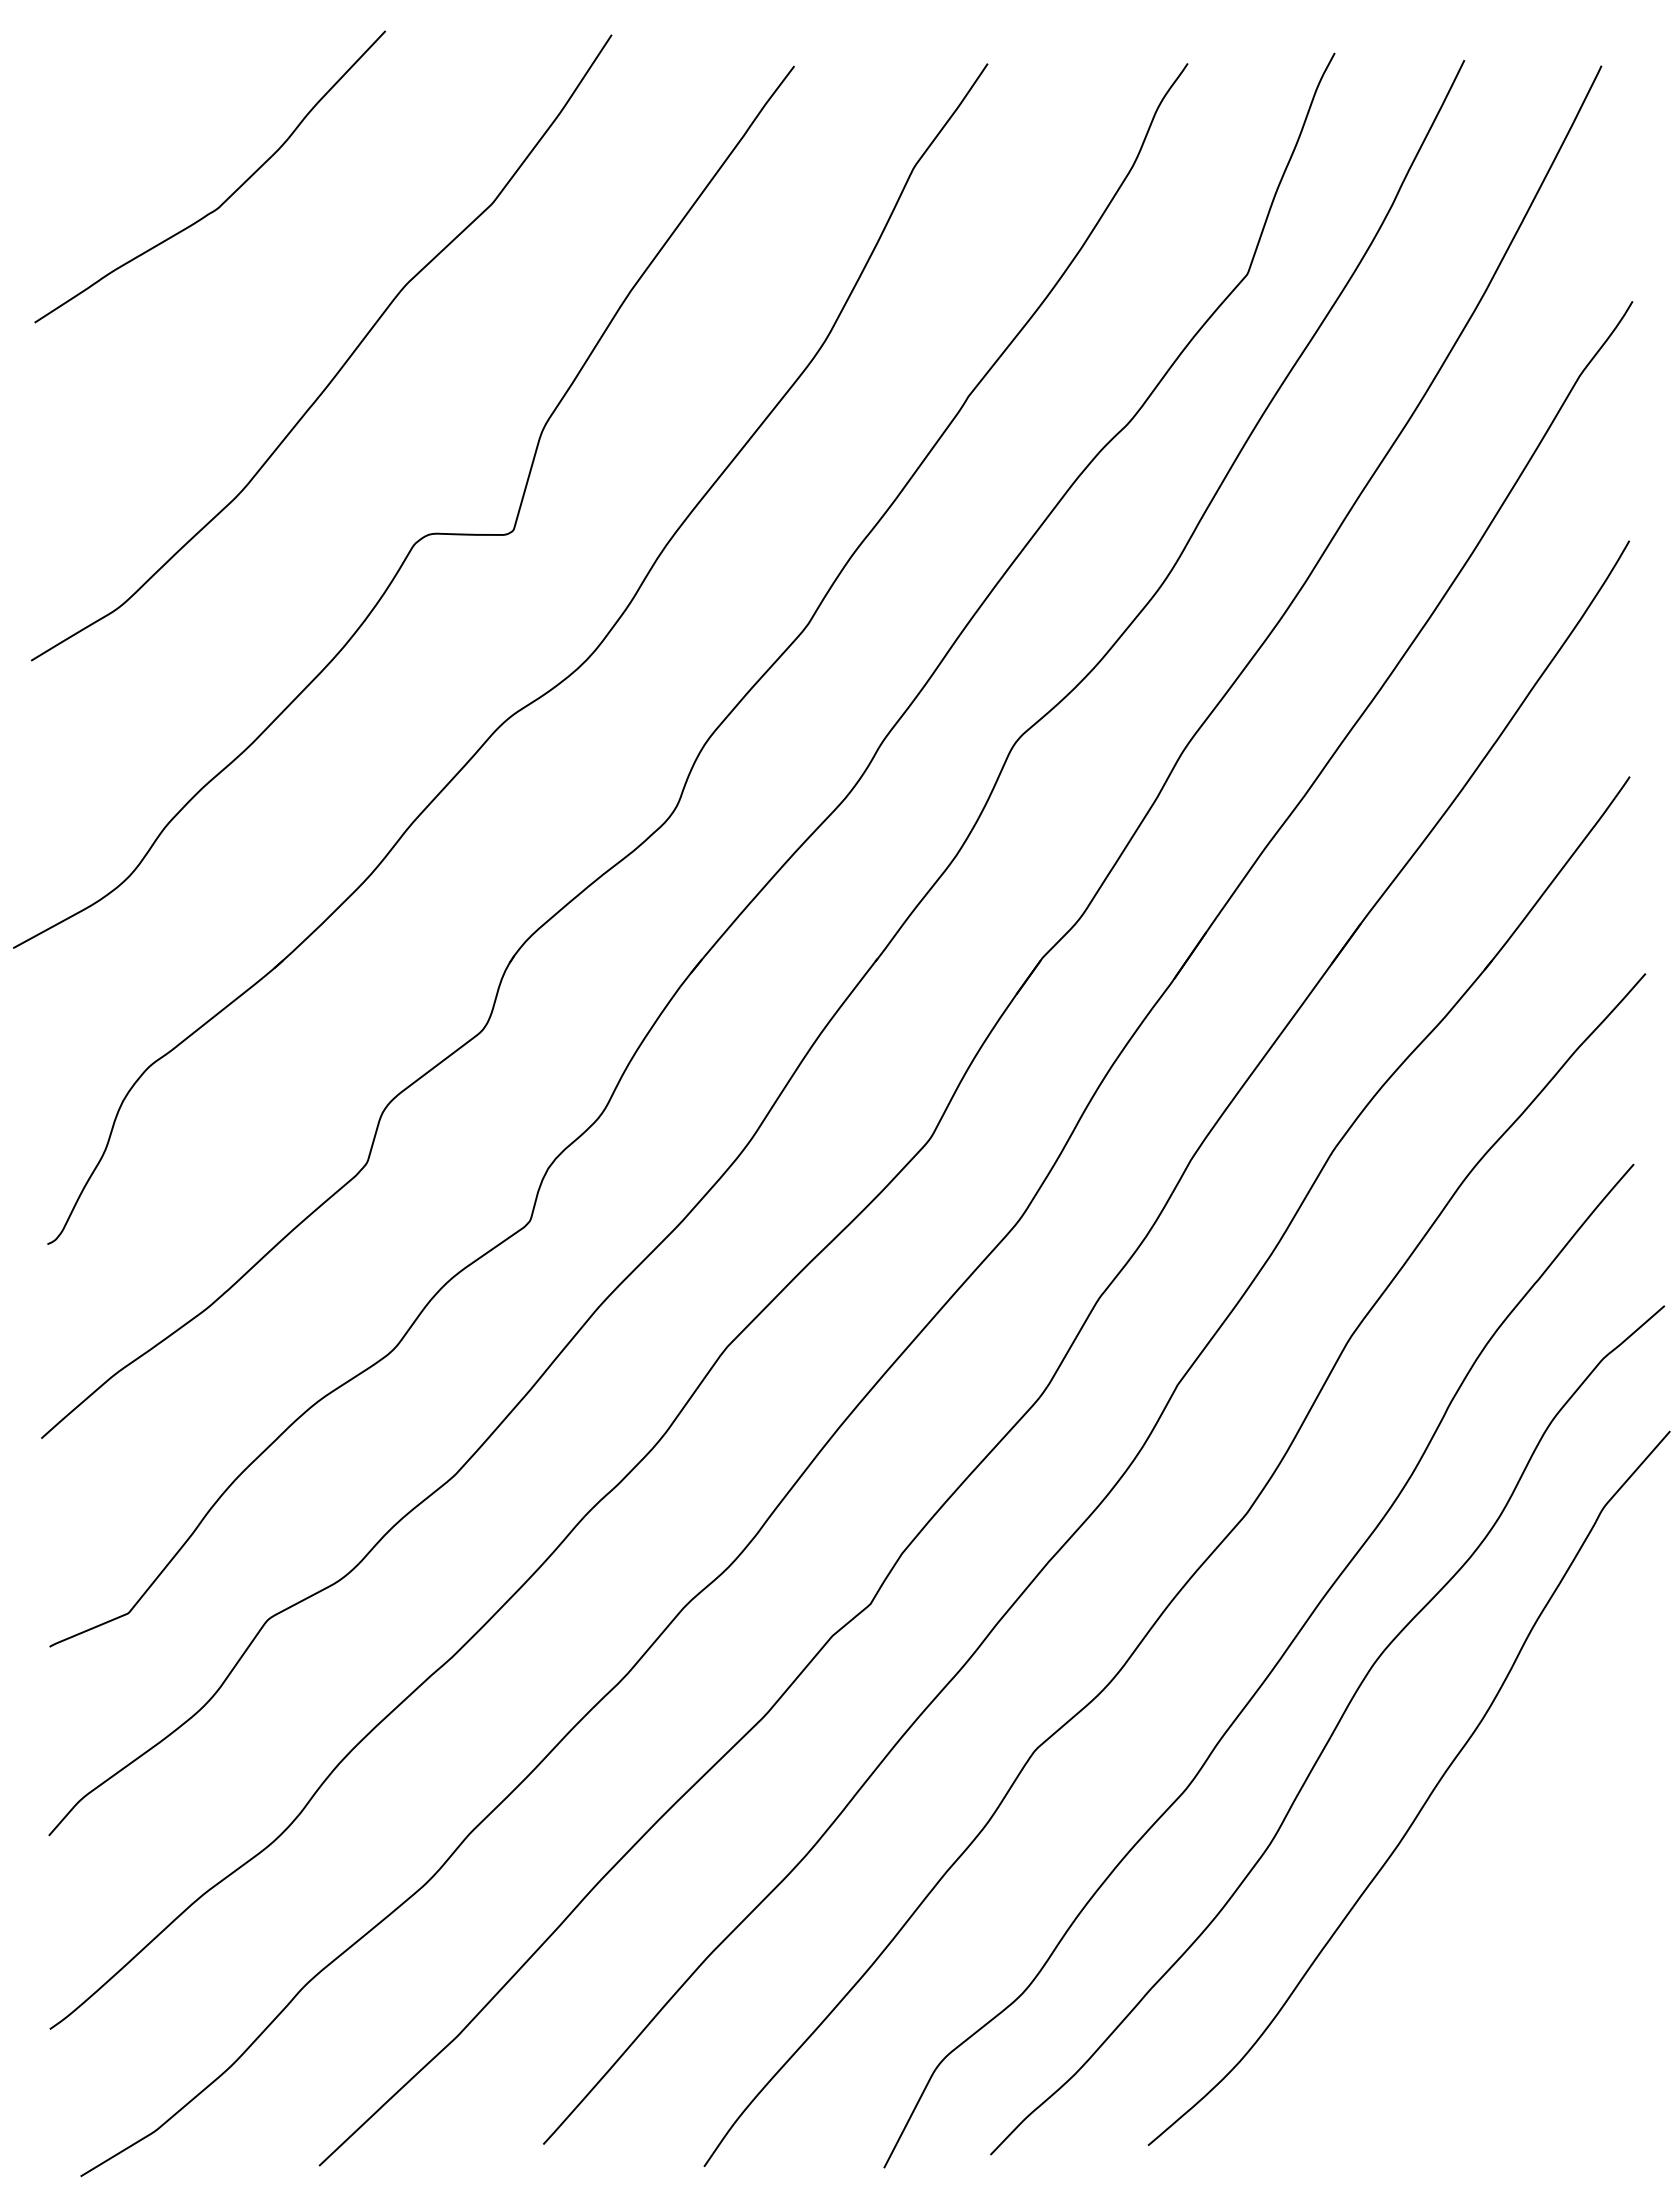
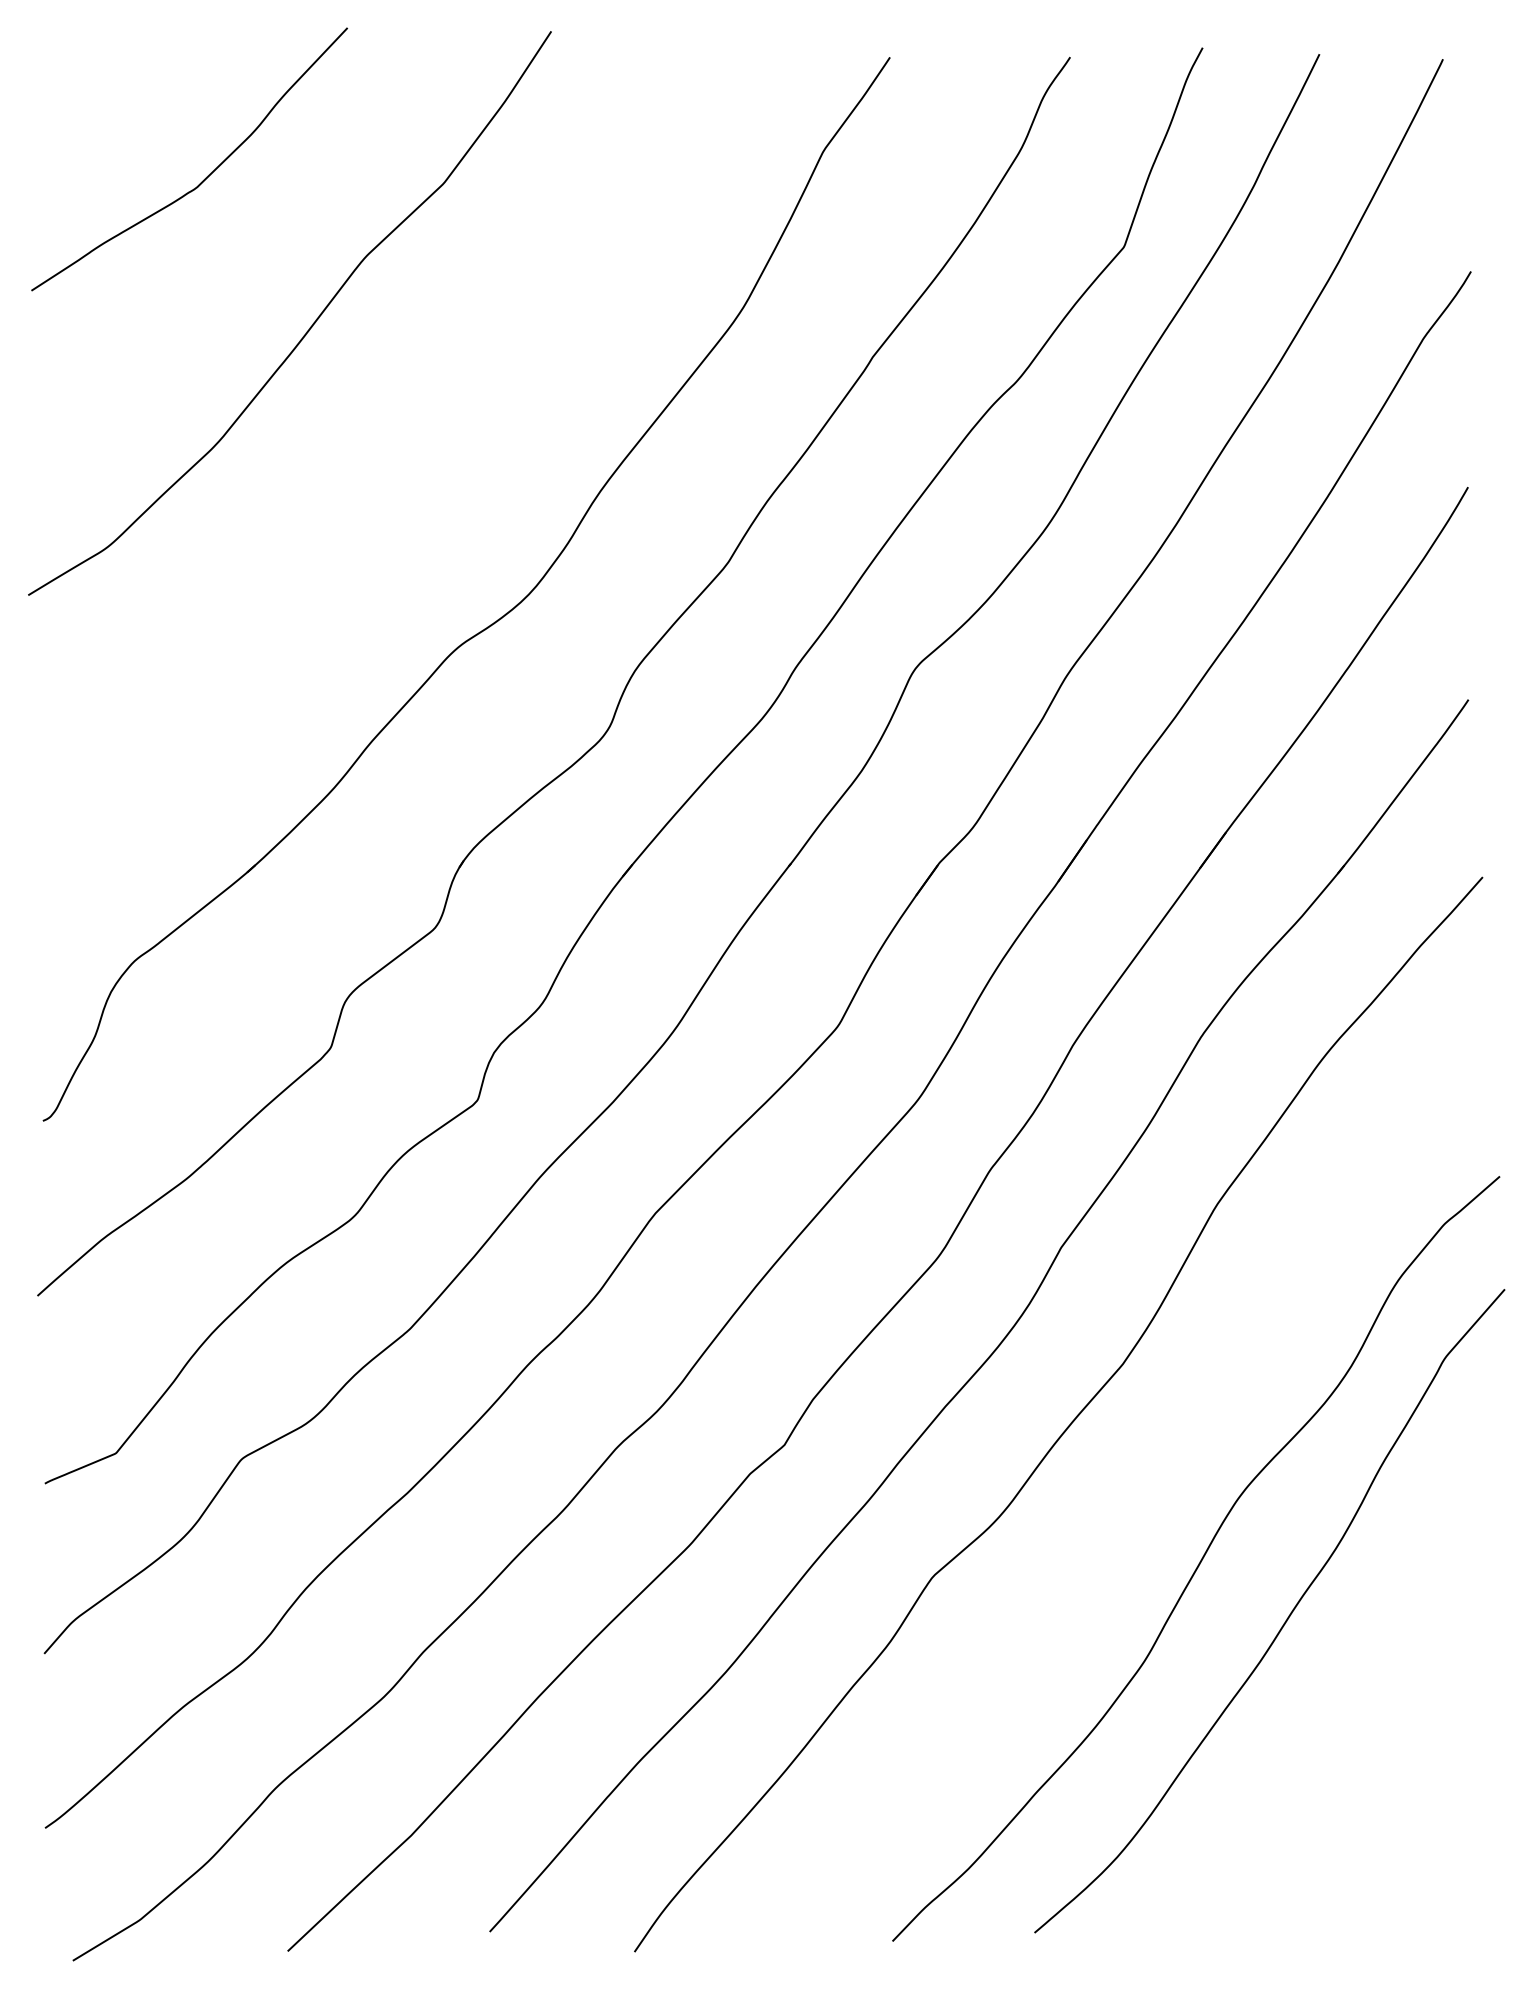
curve: (424, 535) -> (382, 482), removed
curve: (1268, 1673) -> (1142, 1507), removed

